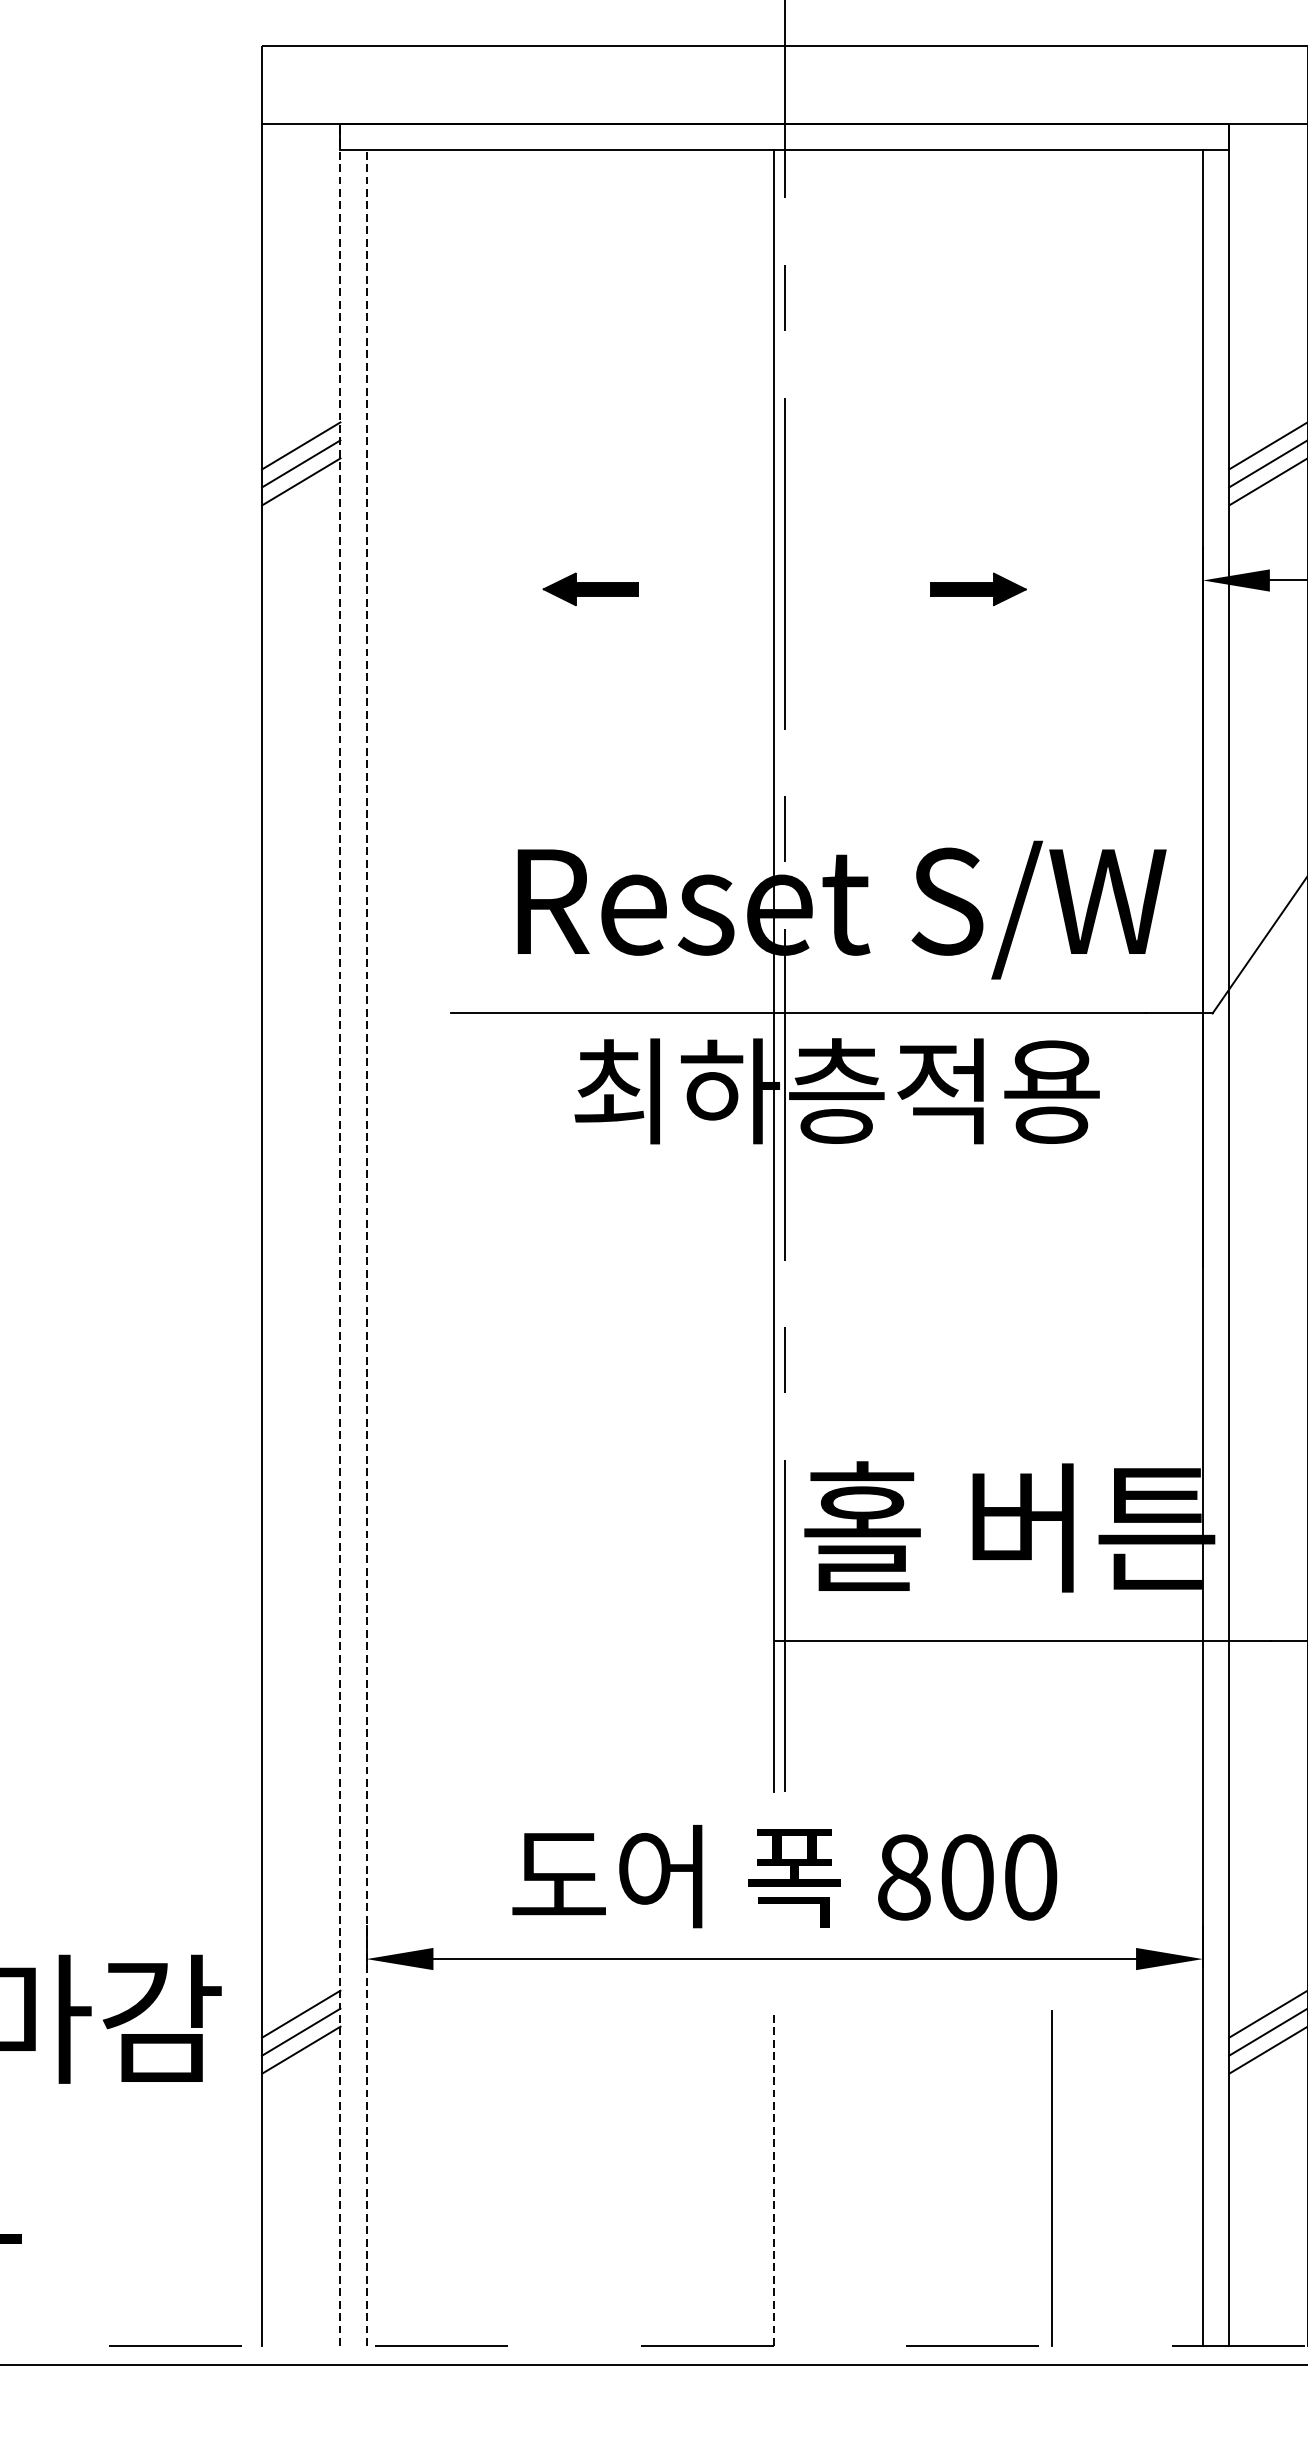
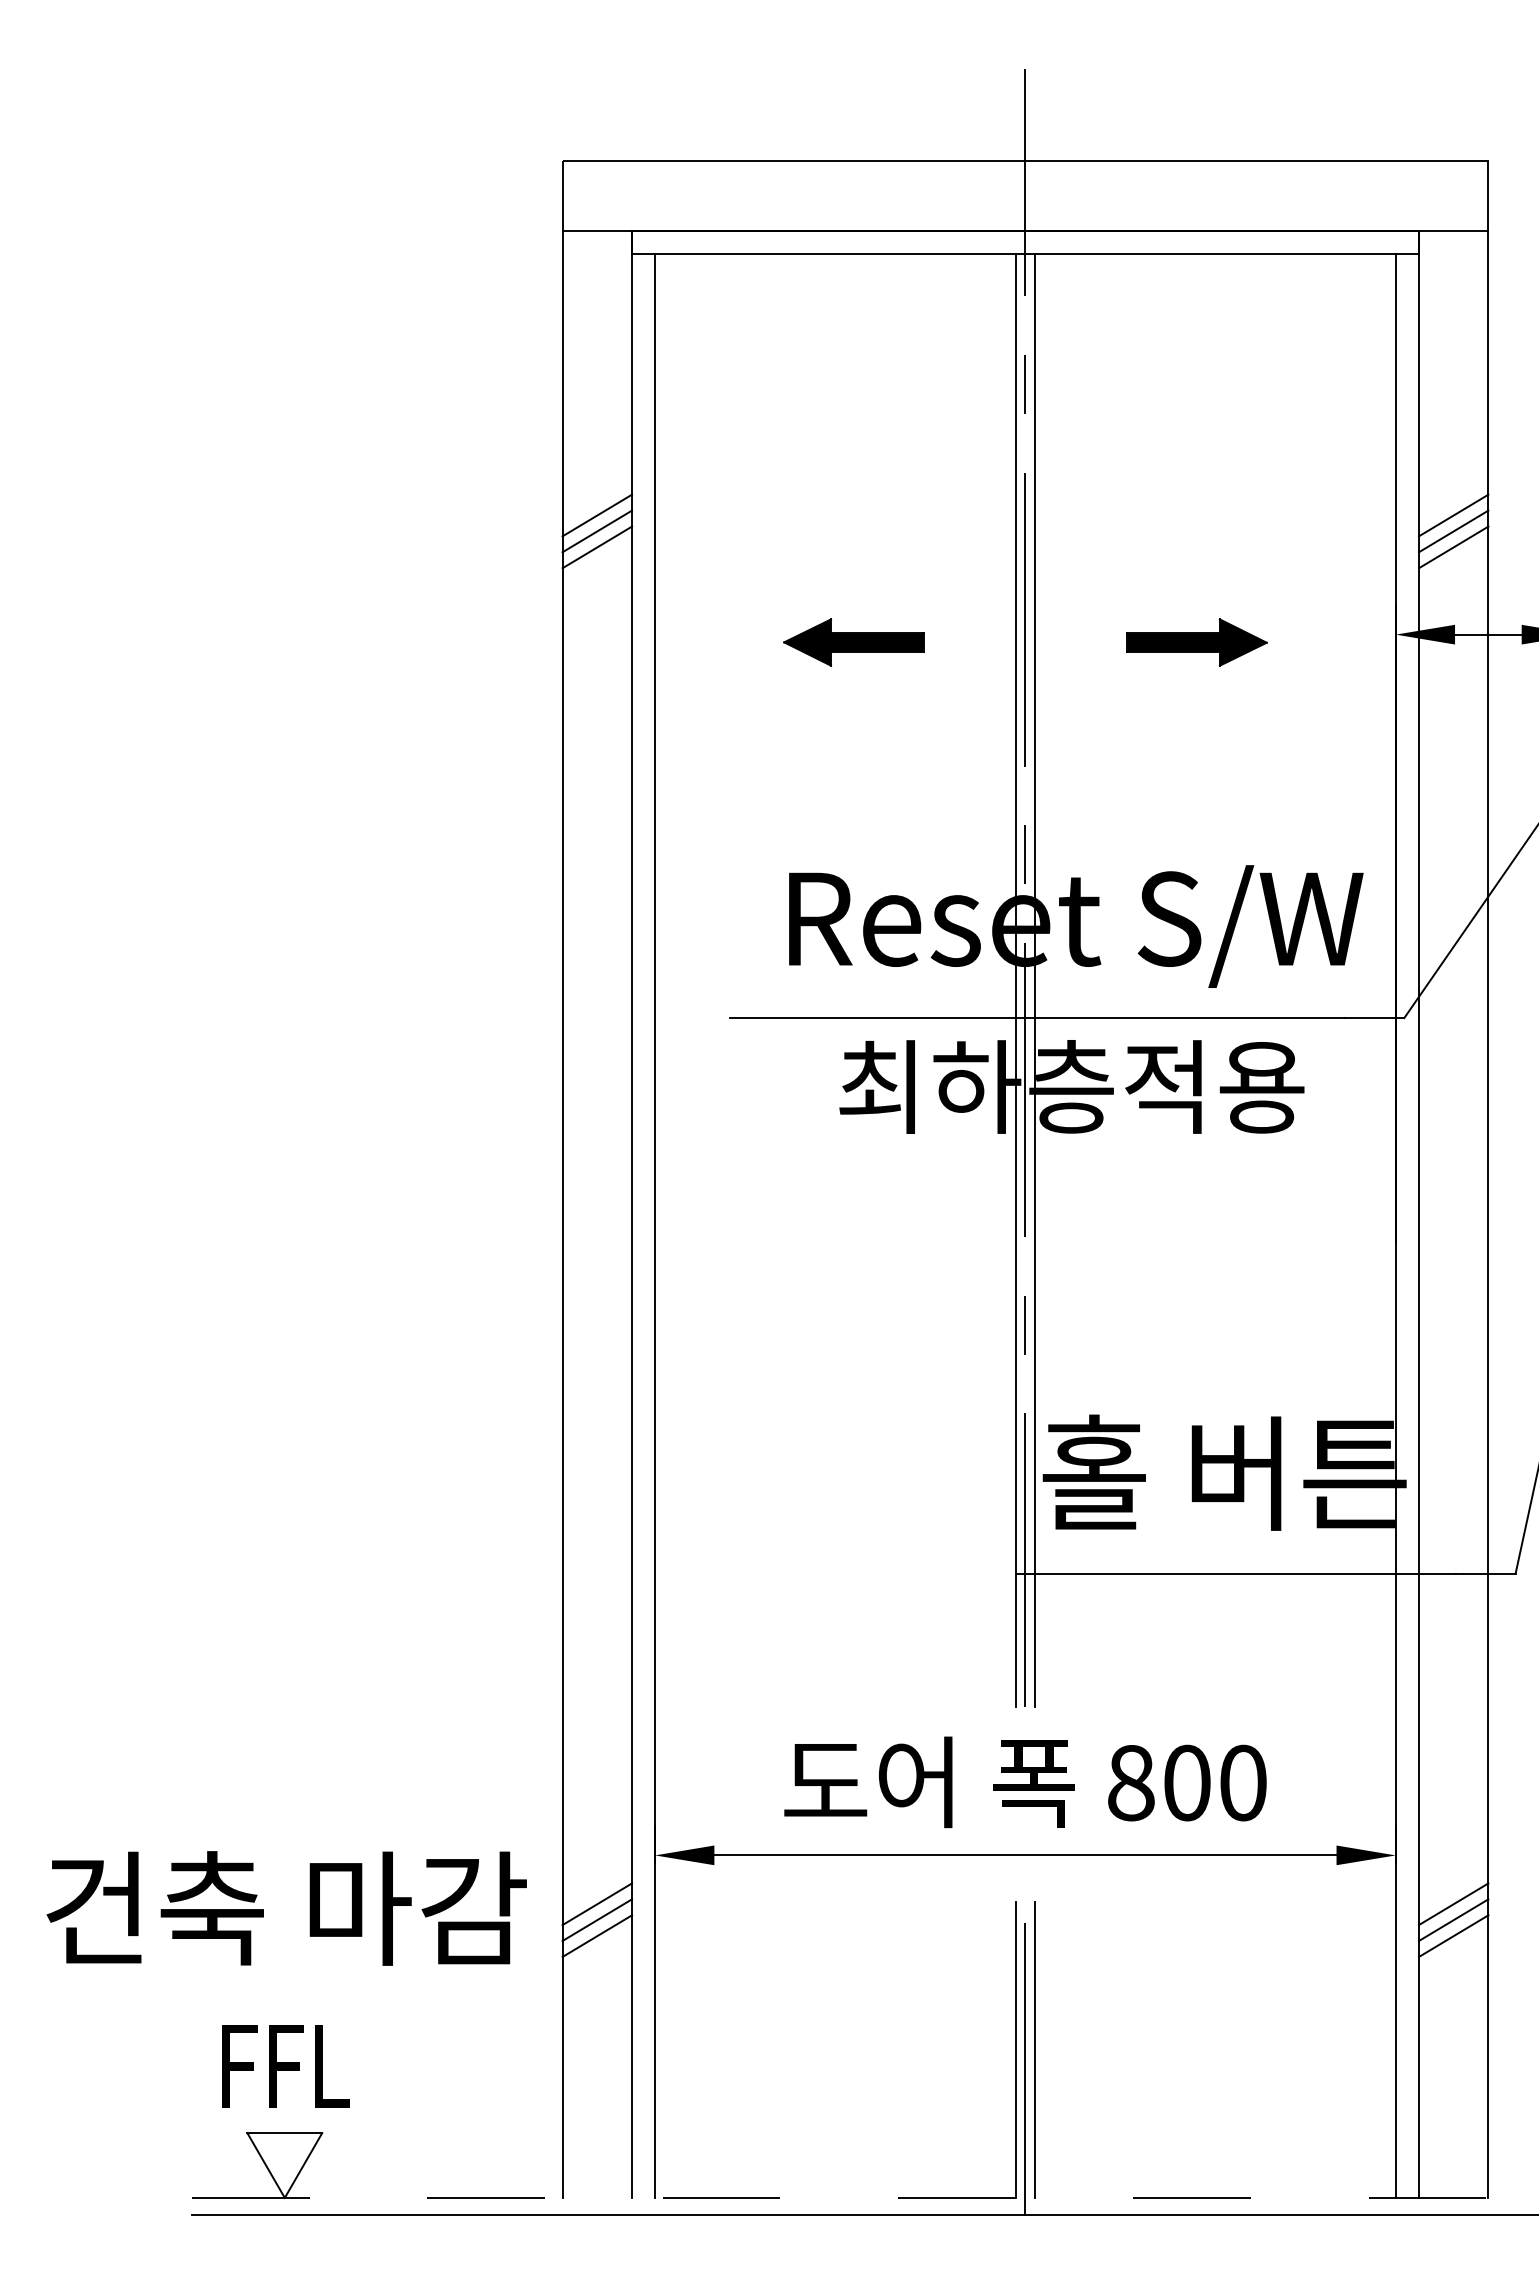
part: (590, 589) -> (853, 642), size x1.67
part: (977, 589) -> (1196, 642), size x1.67
line: (794, 971) -> (1034, 980), added
line: (340, 1235) -> (632, 1214), dashed -> solid
line: (366, 1247) -> (655, 1225), dashed -> solid
line: (774, 2178) -> (1016, 2049), dashed -> solid
line: (1051, 2178) -> (1034, 2049), moved
line: (784, 2188) -> (1025, 2058), added

